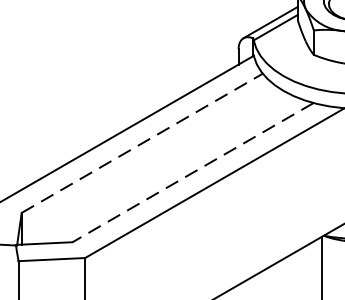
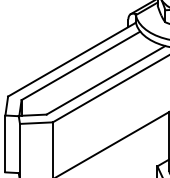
line: (141, 142) -> (80, 65), dashed -> solid
line: (192, 172) -> (105, 80), dashed -> solid

